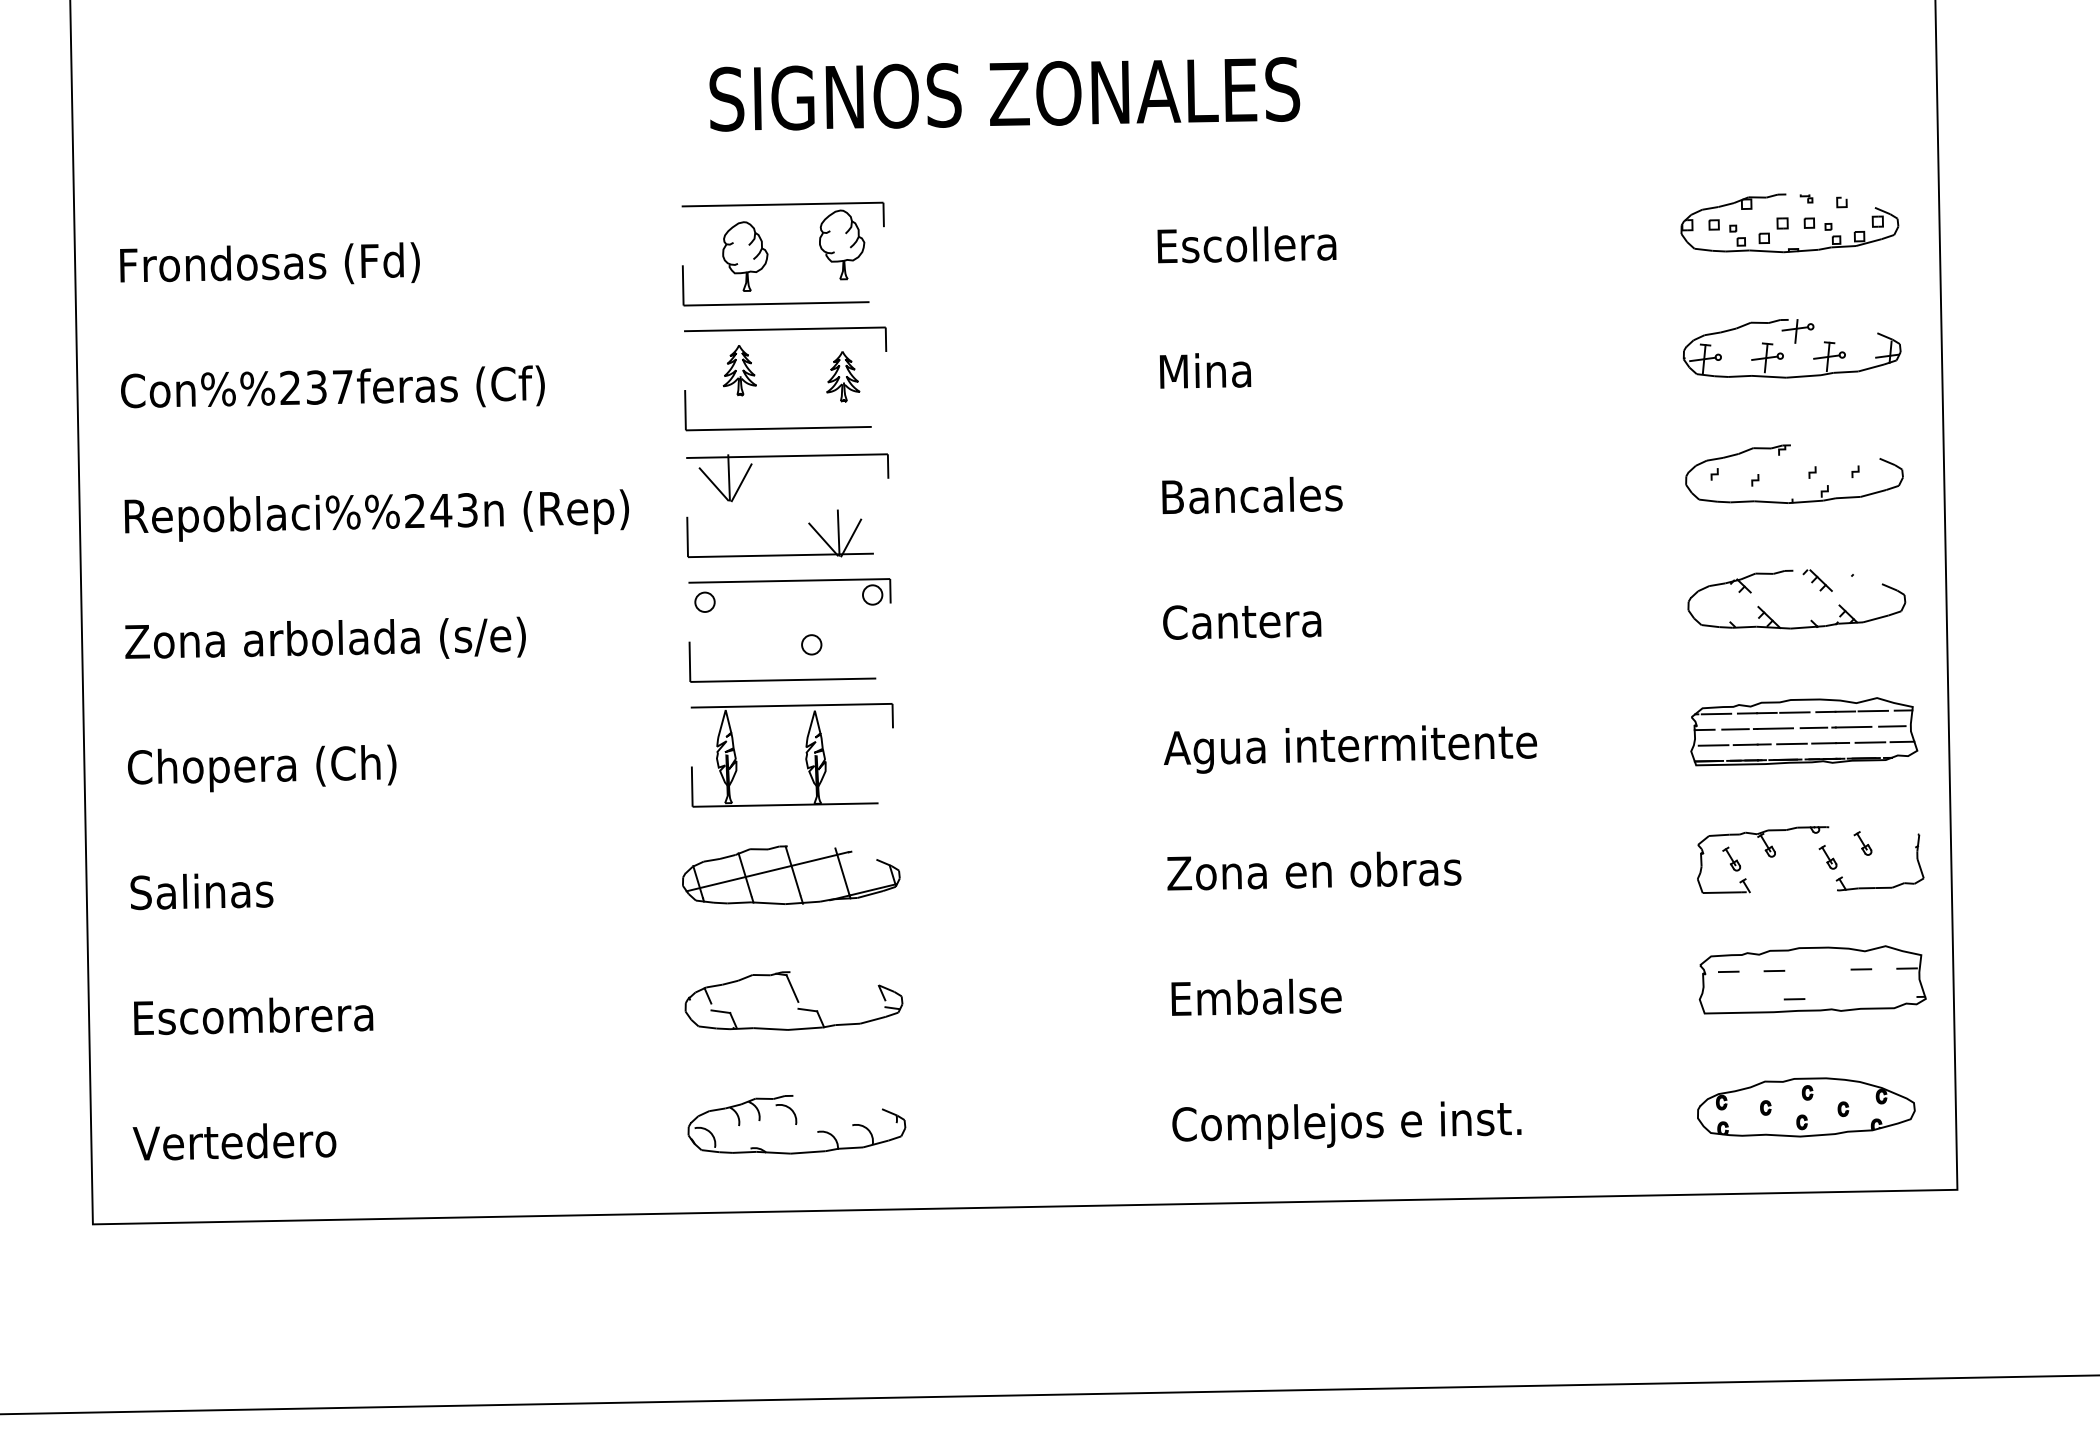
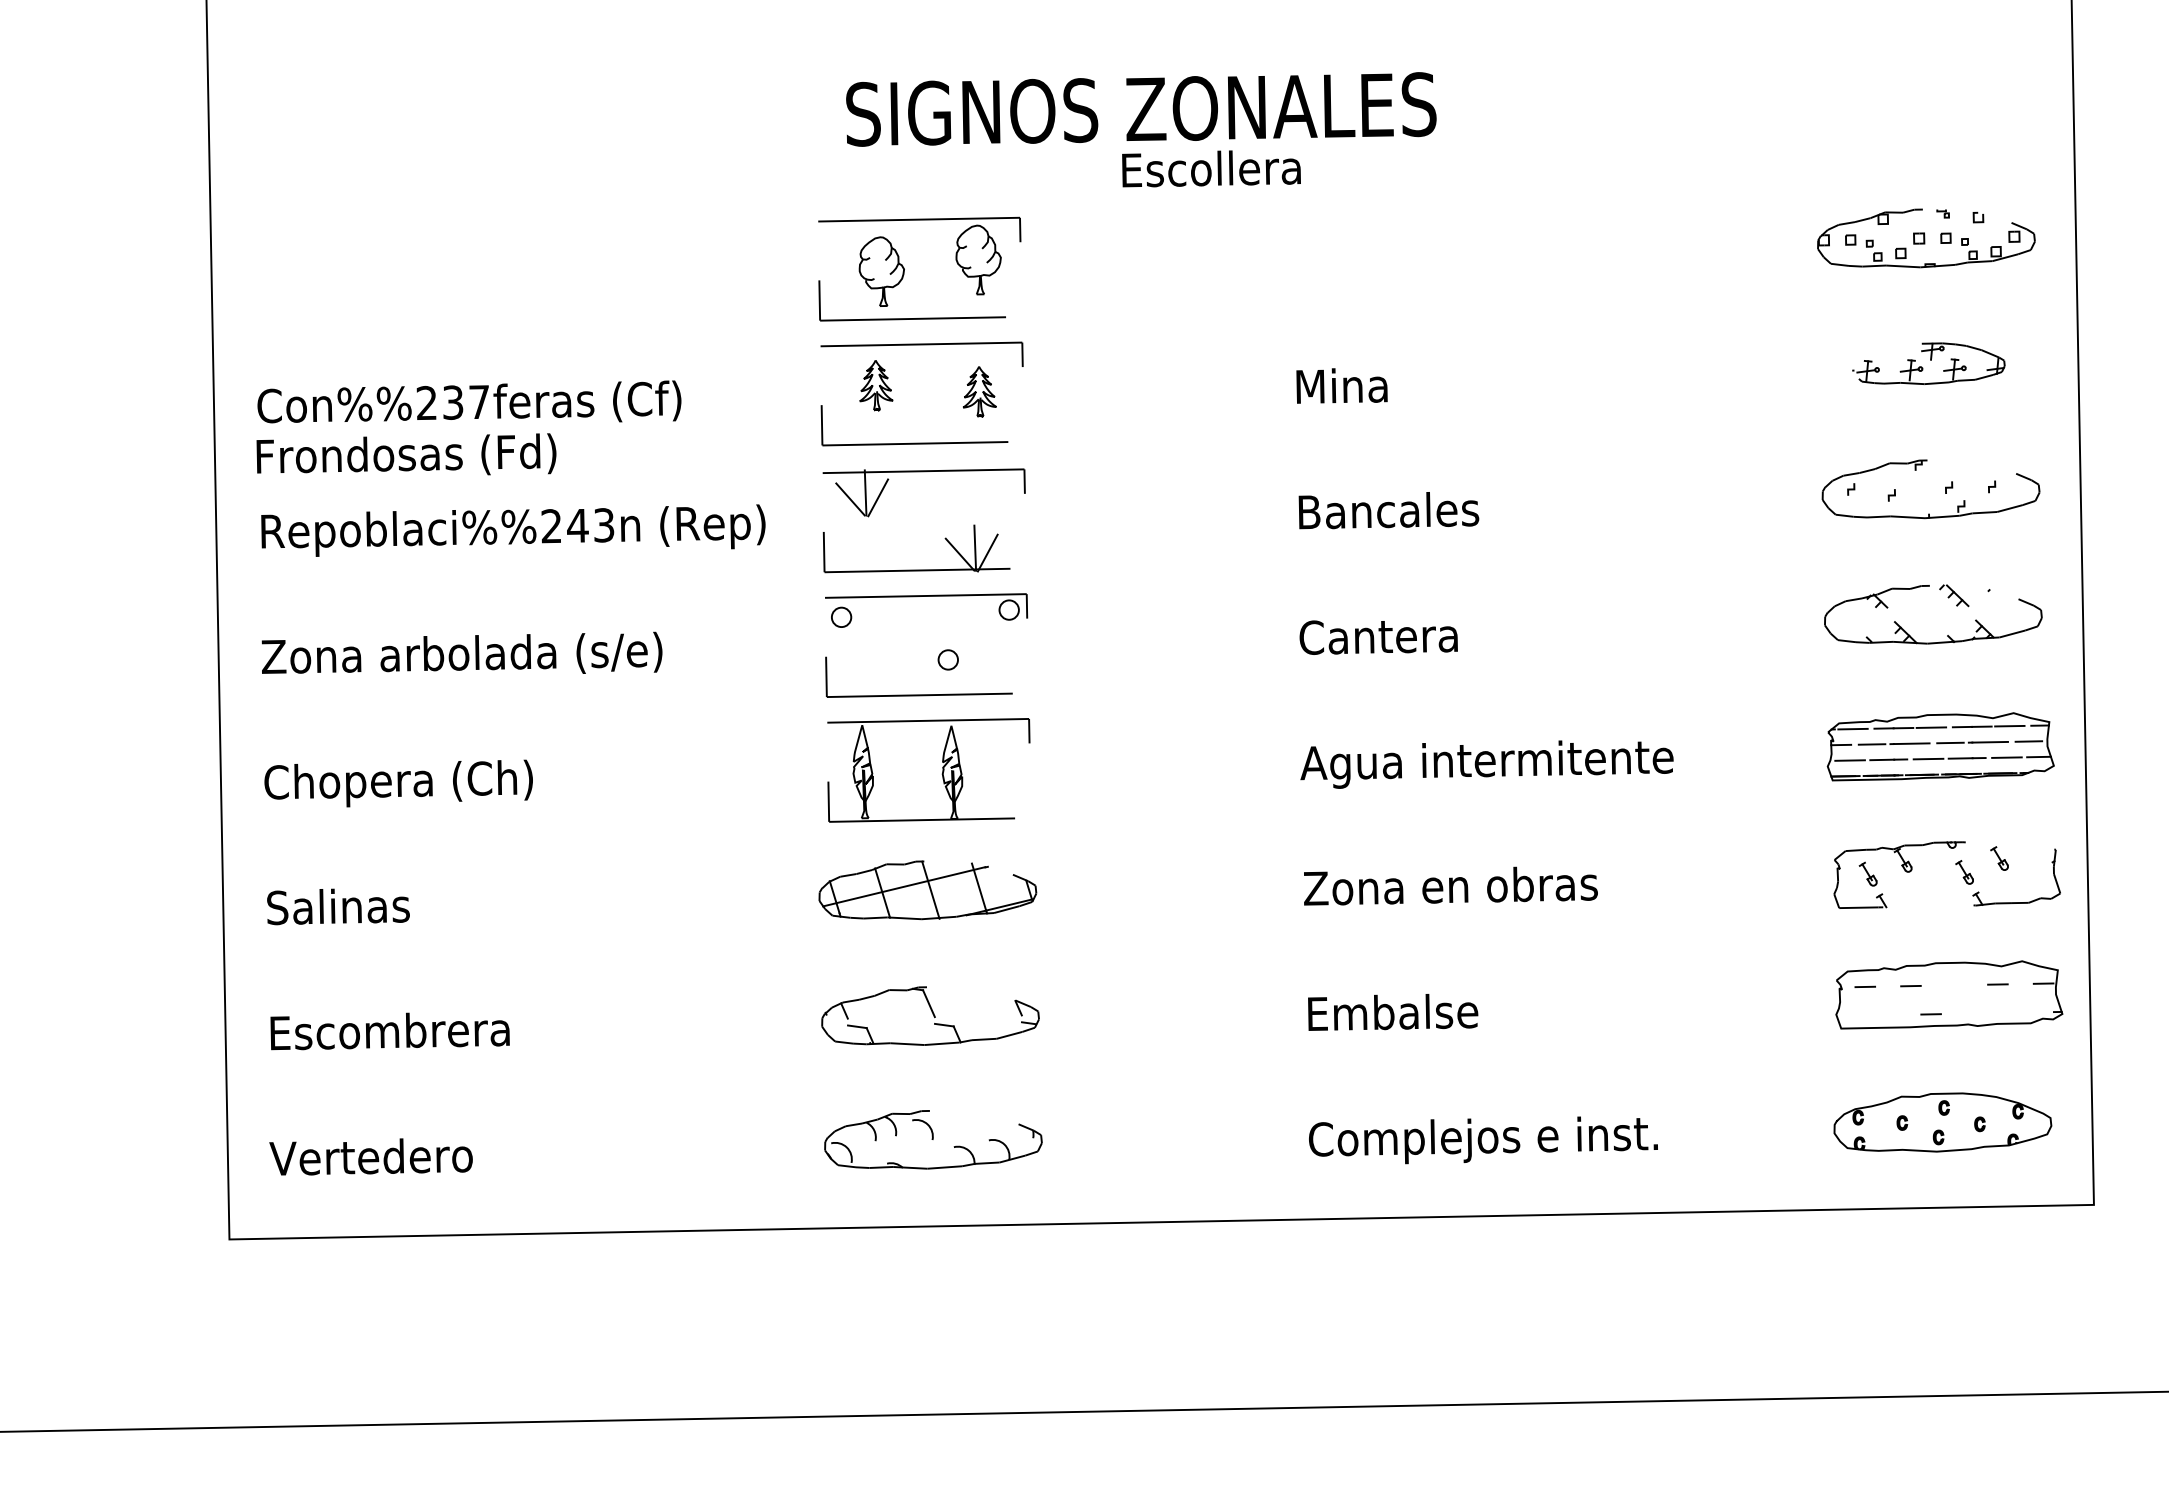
text: (1246, 244) -> (1211, 168), moved
text: (269, 263) -> (406, 454), moved
part: (1791, 348) -> (1928, 363), size x0.7

